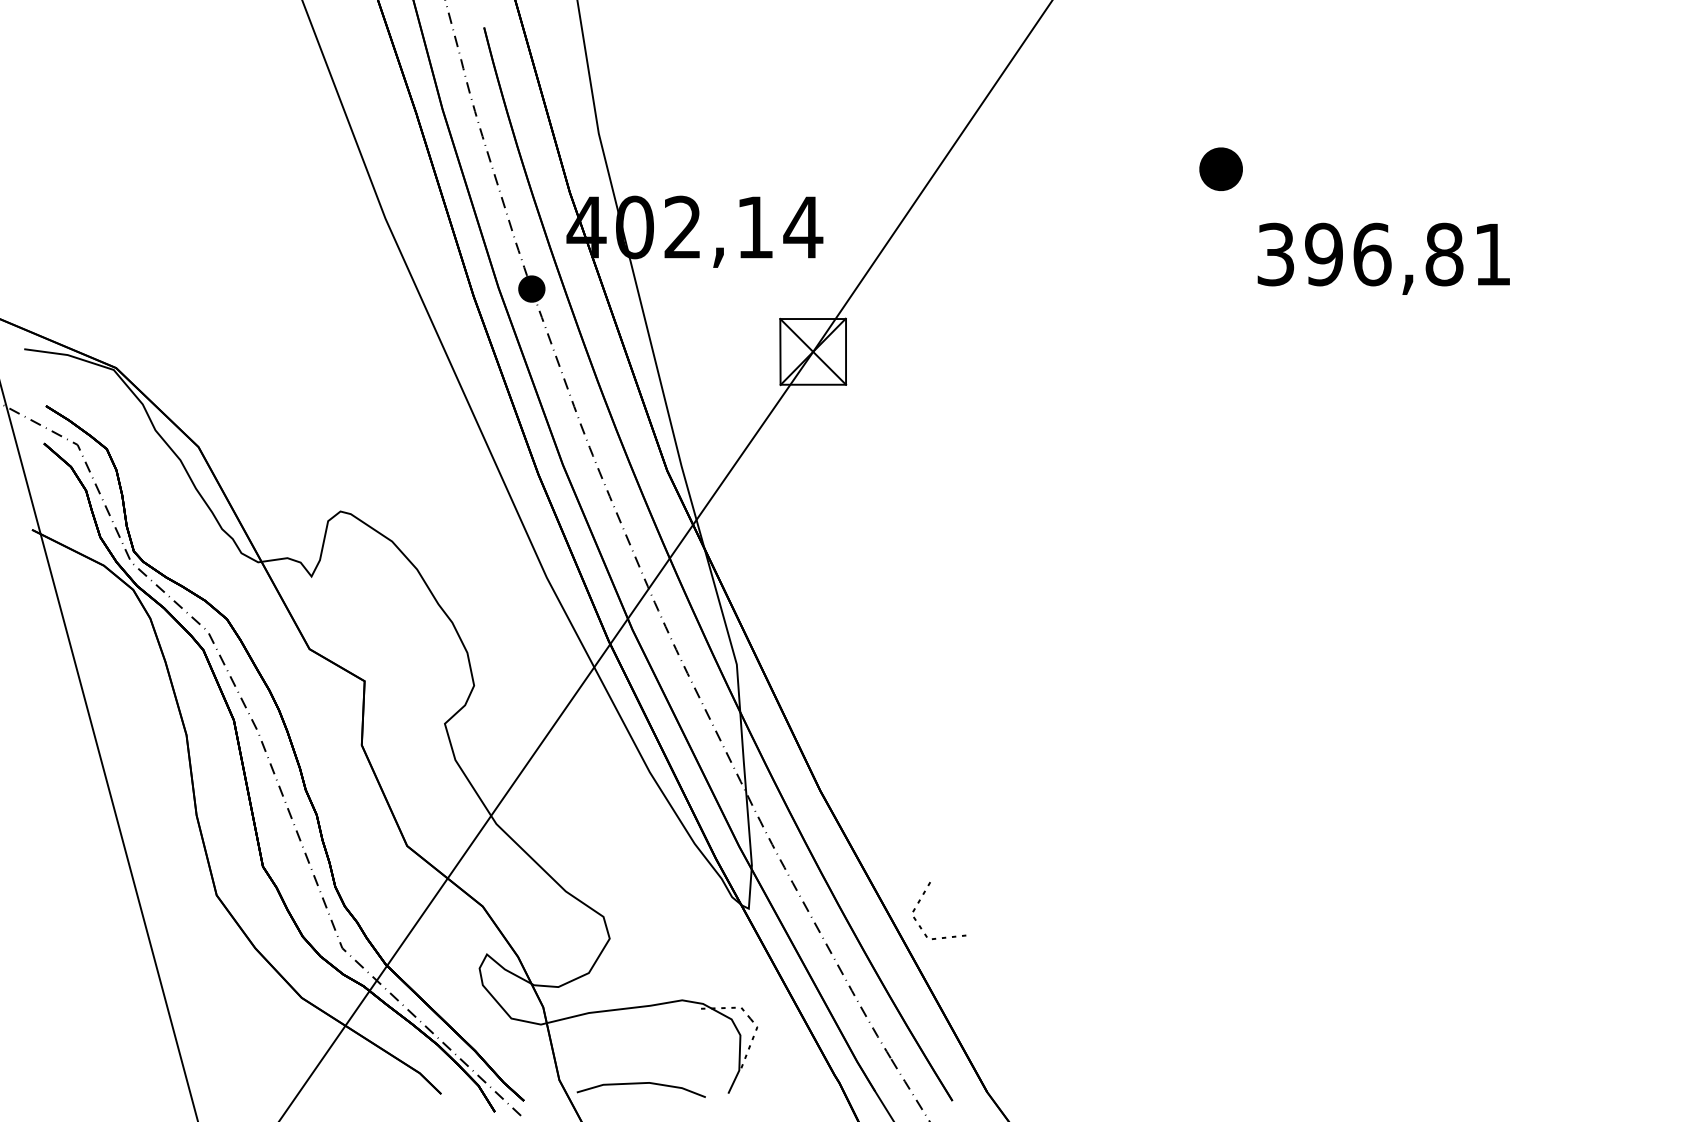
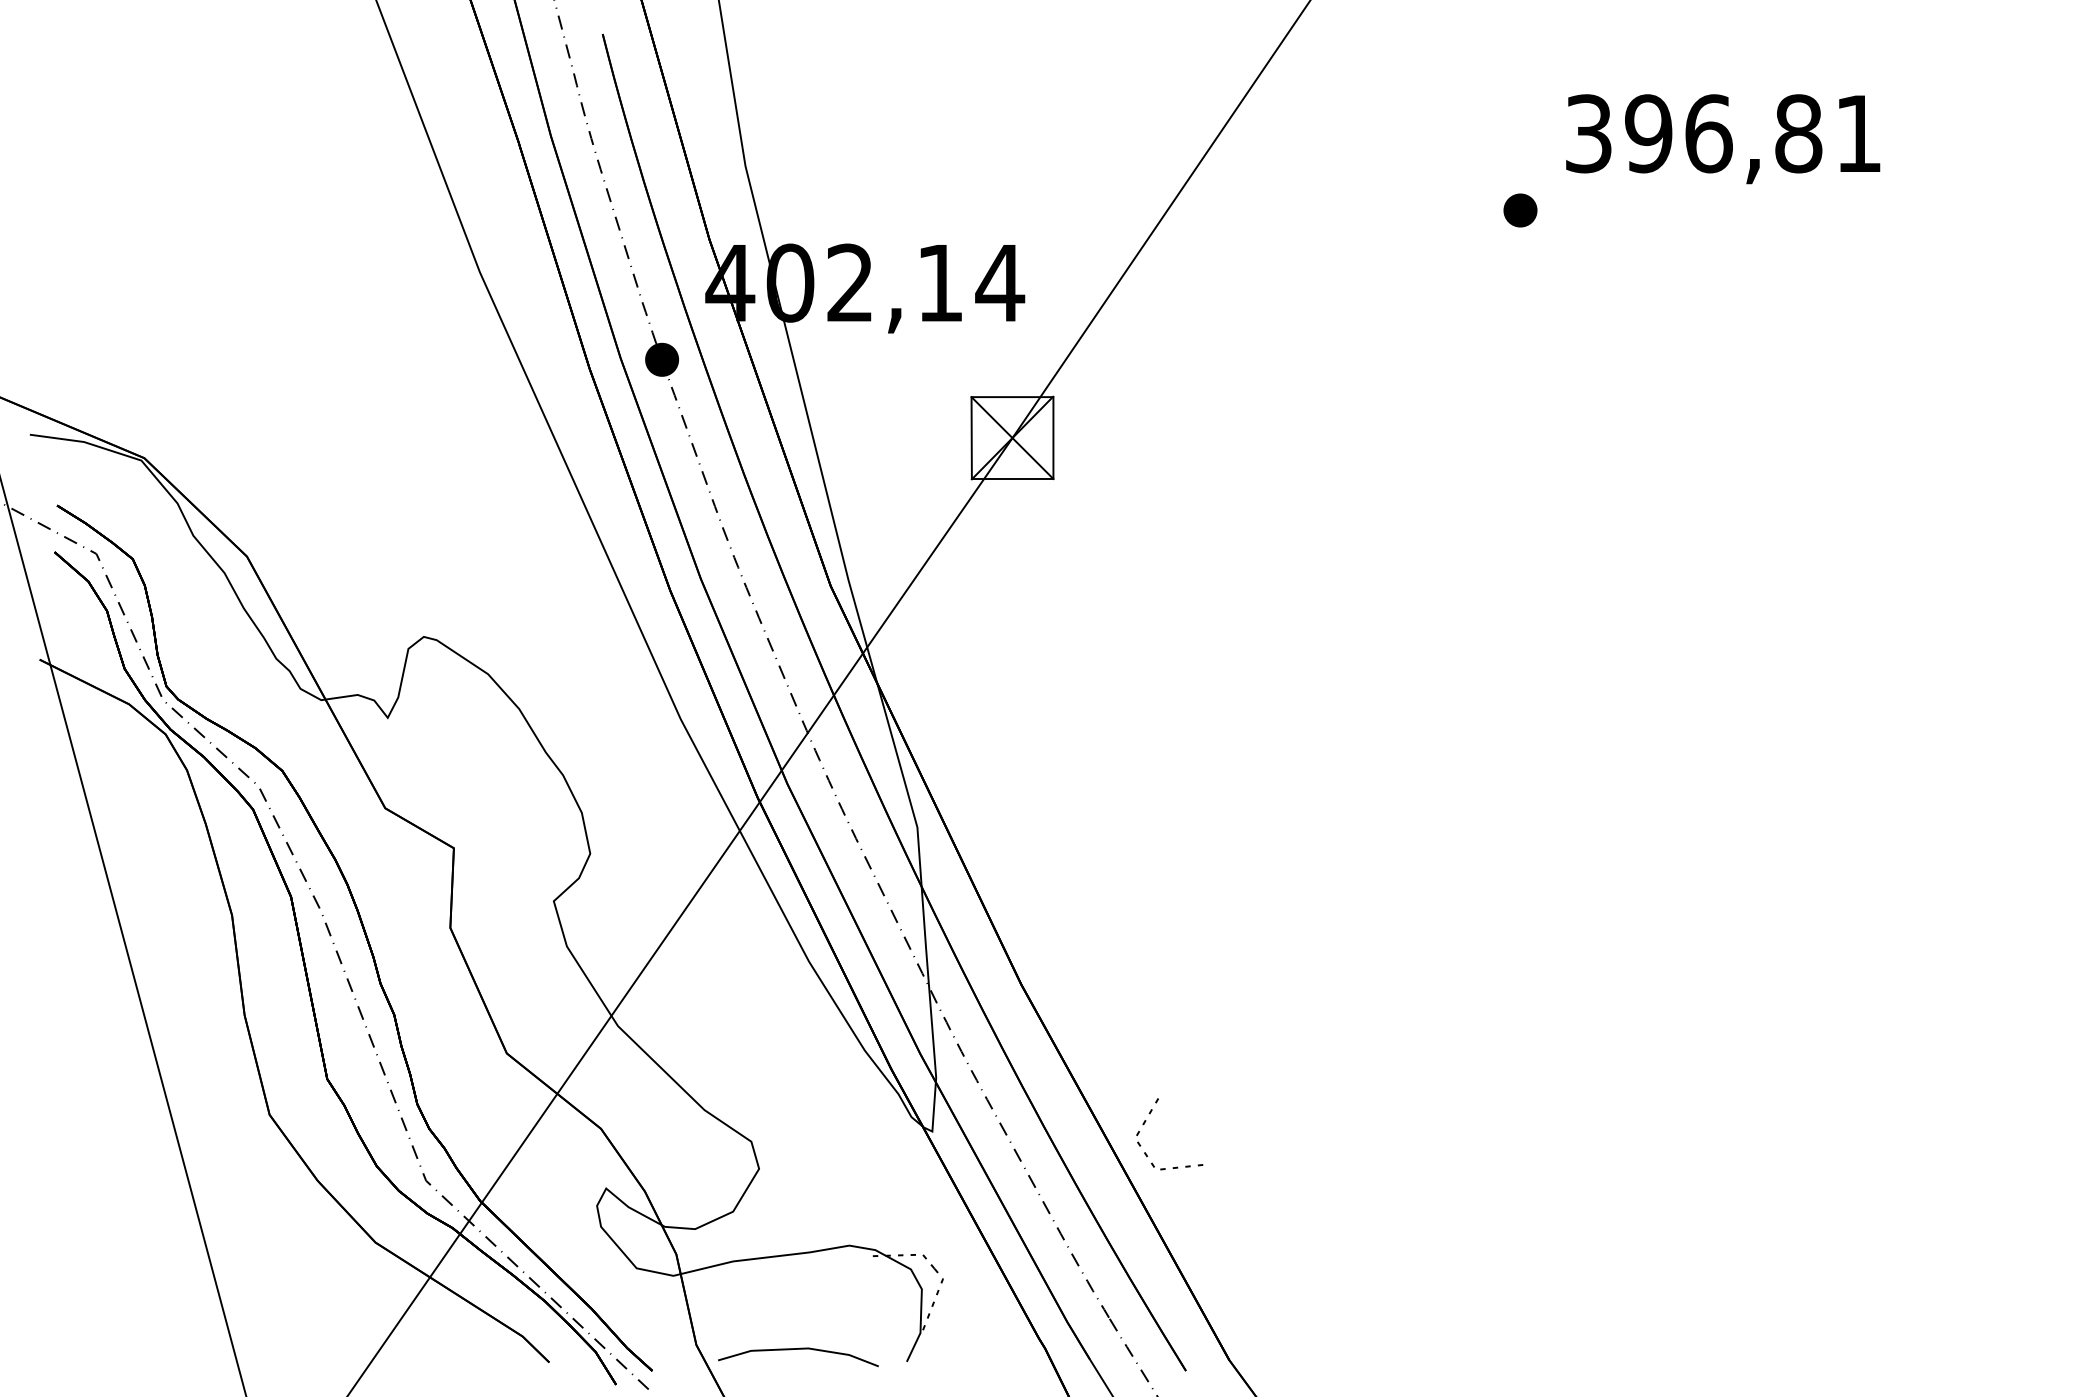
part: (1220, 168) -> (1519, 209), size x0.62
text: (1383, 258) -> (1722, 138), moved

